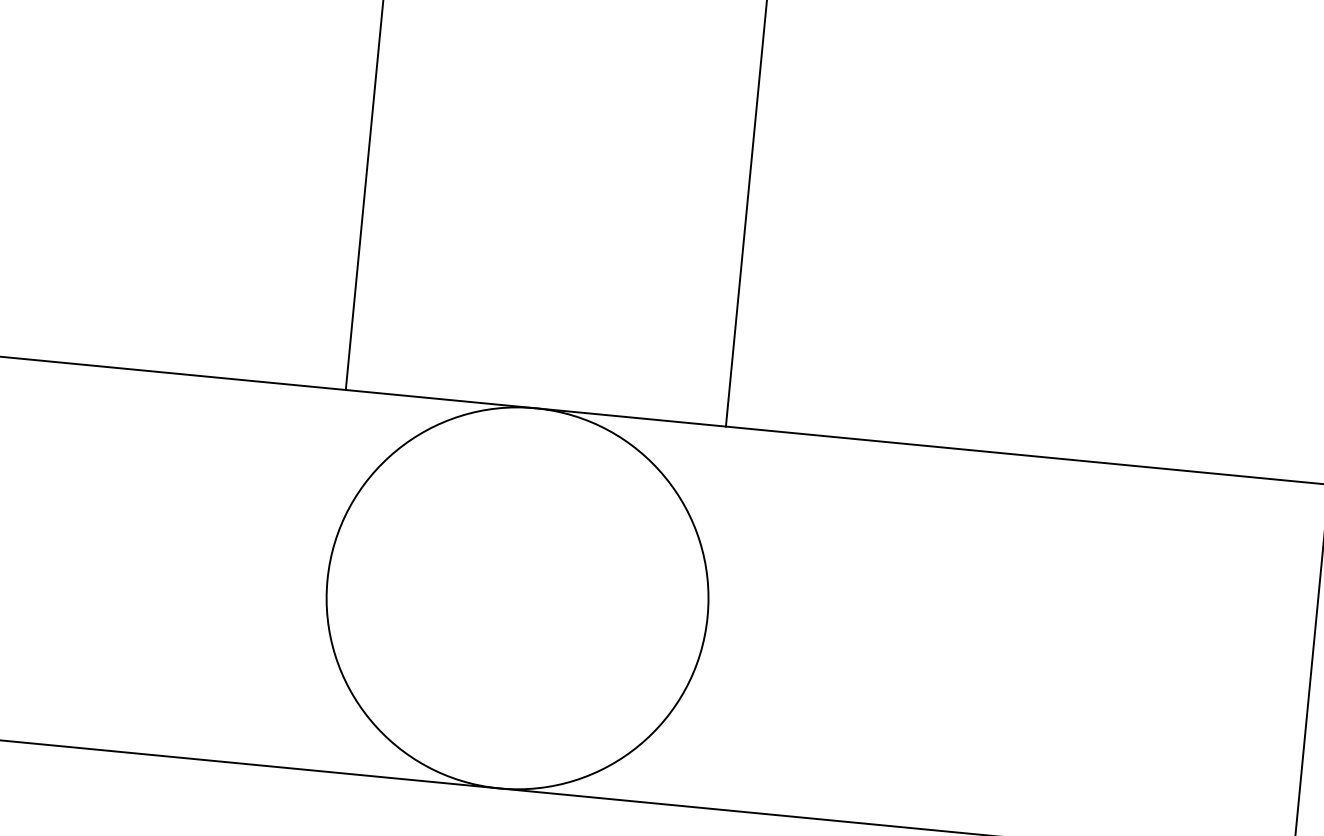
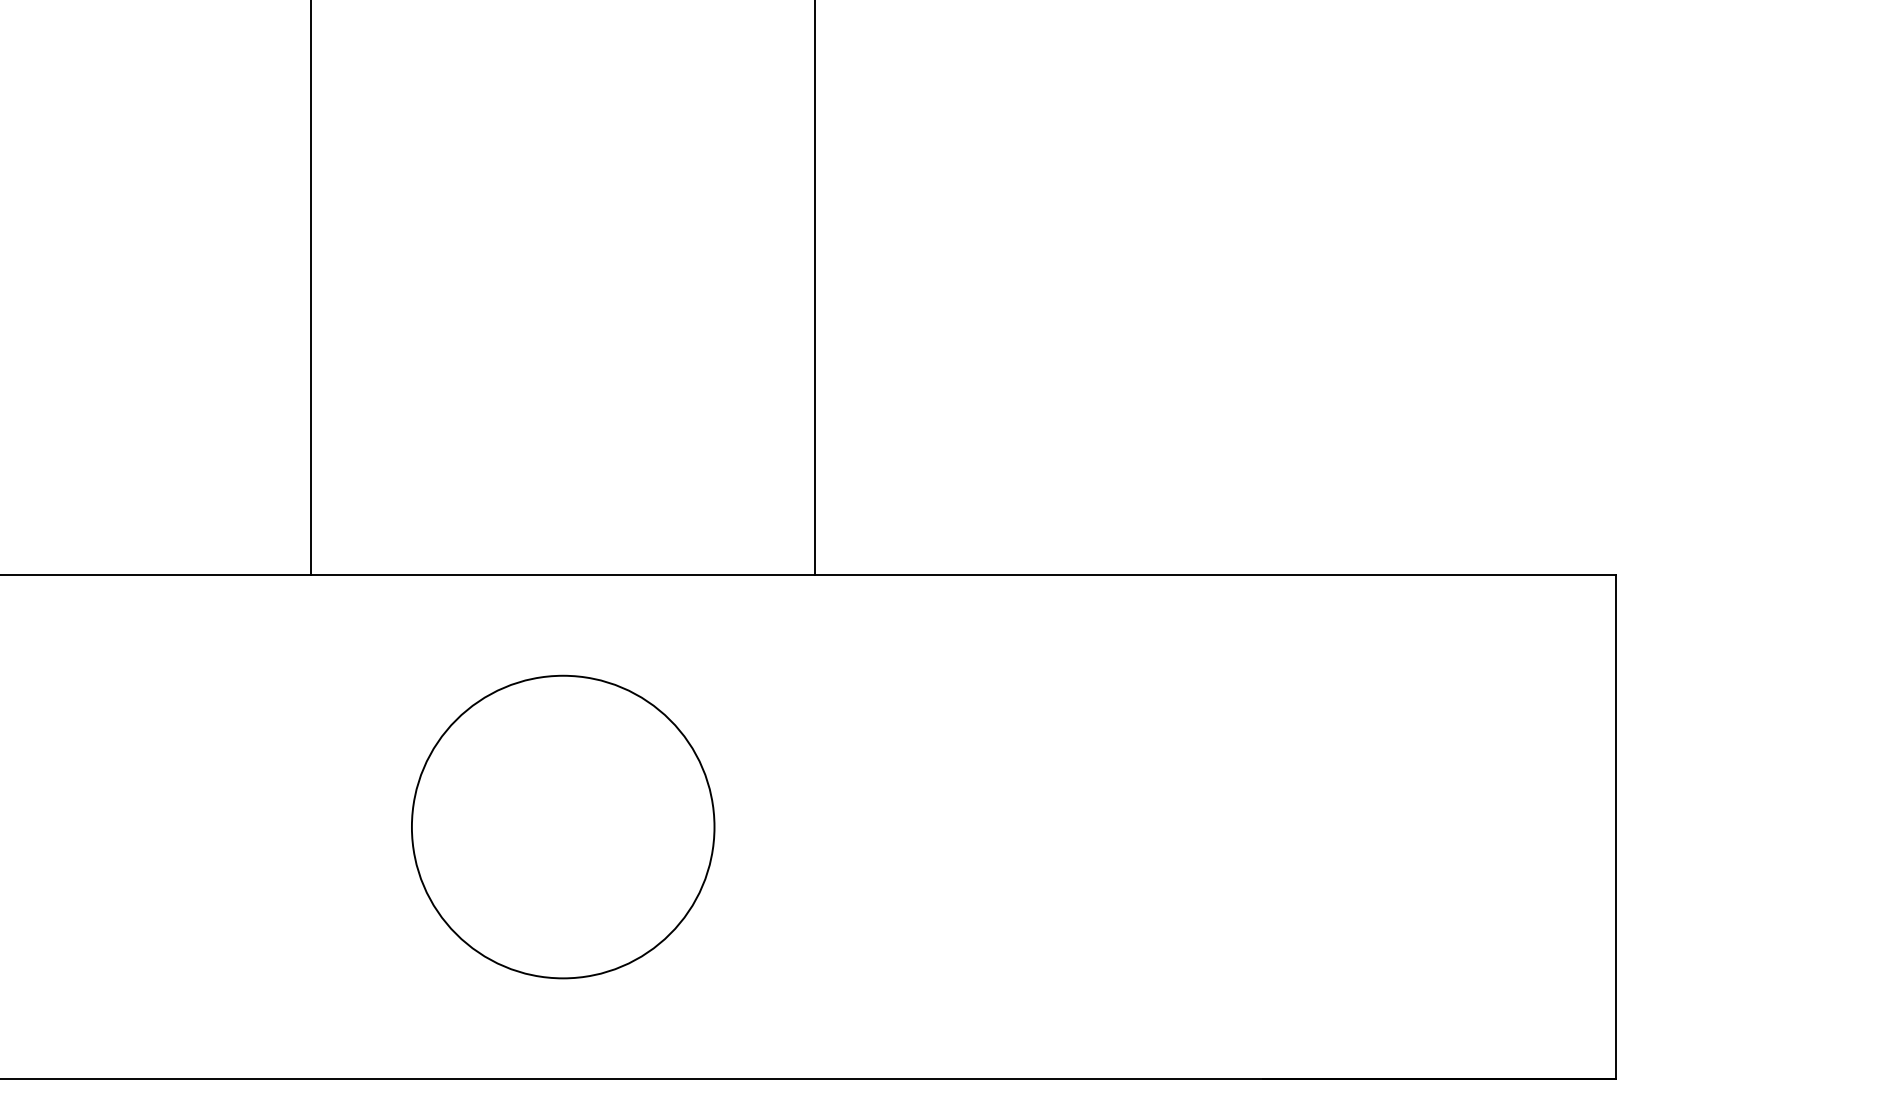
circle: (517, 597) -> (563, 826), size x0.6

